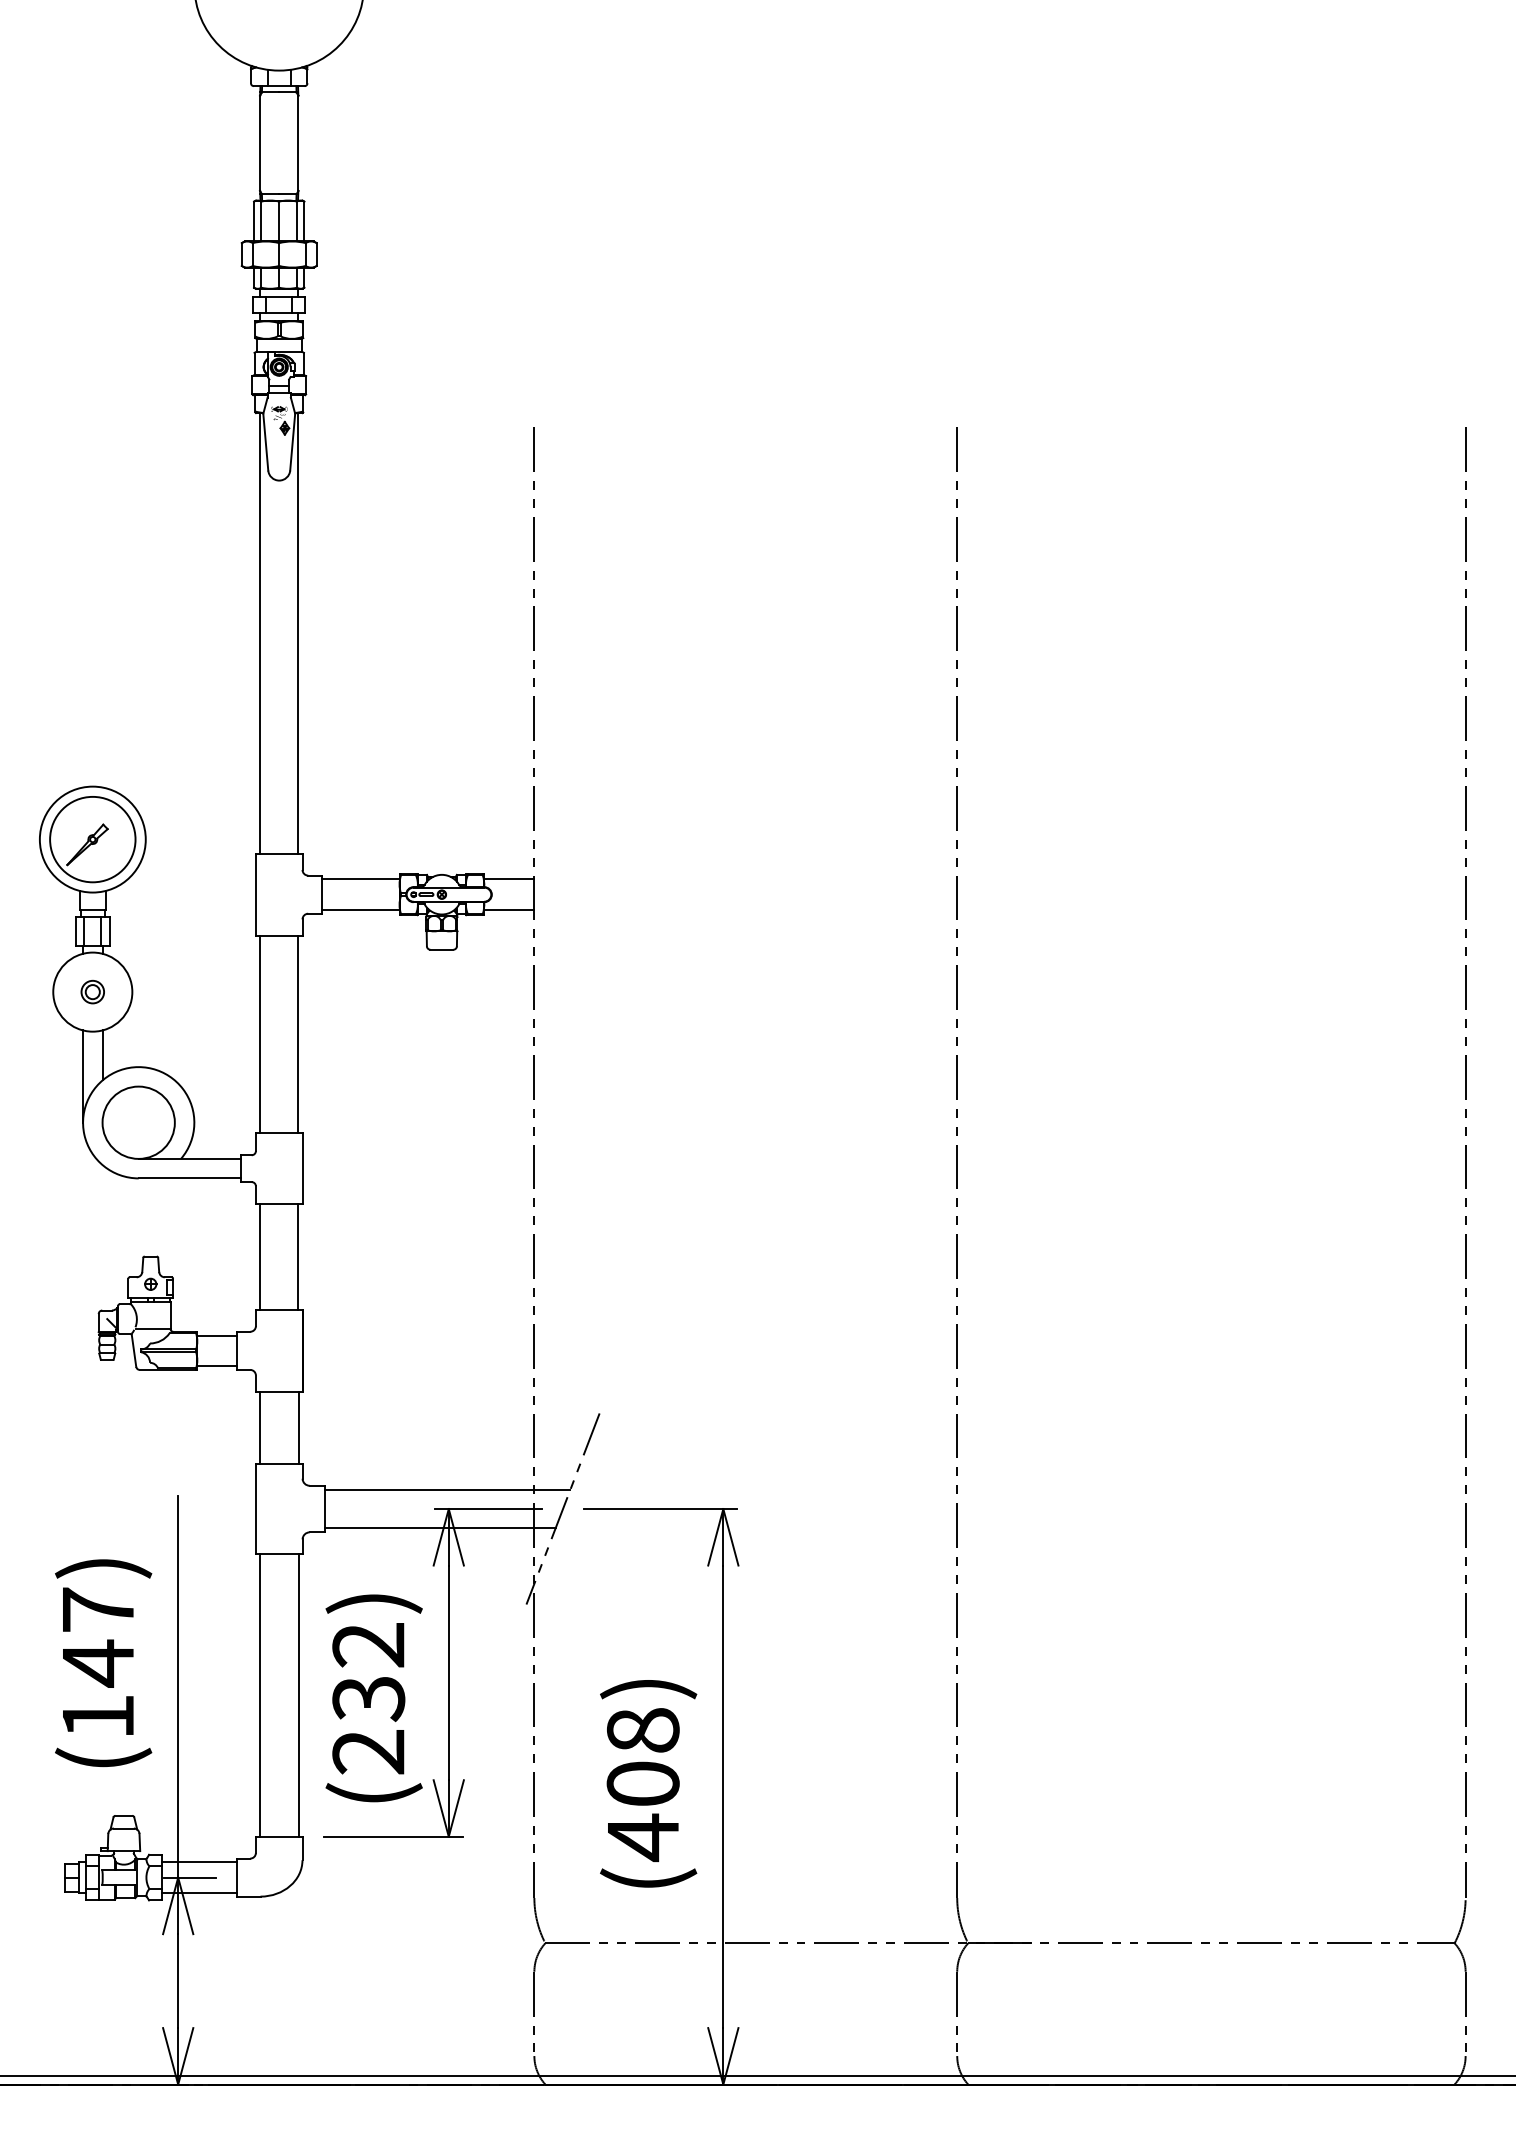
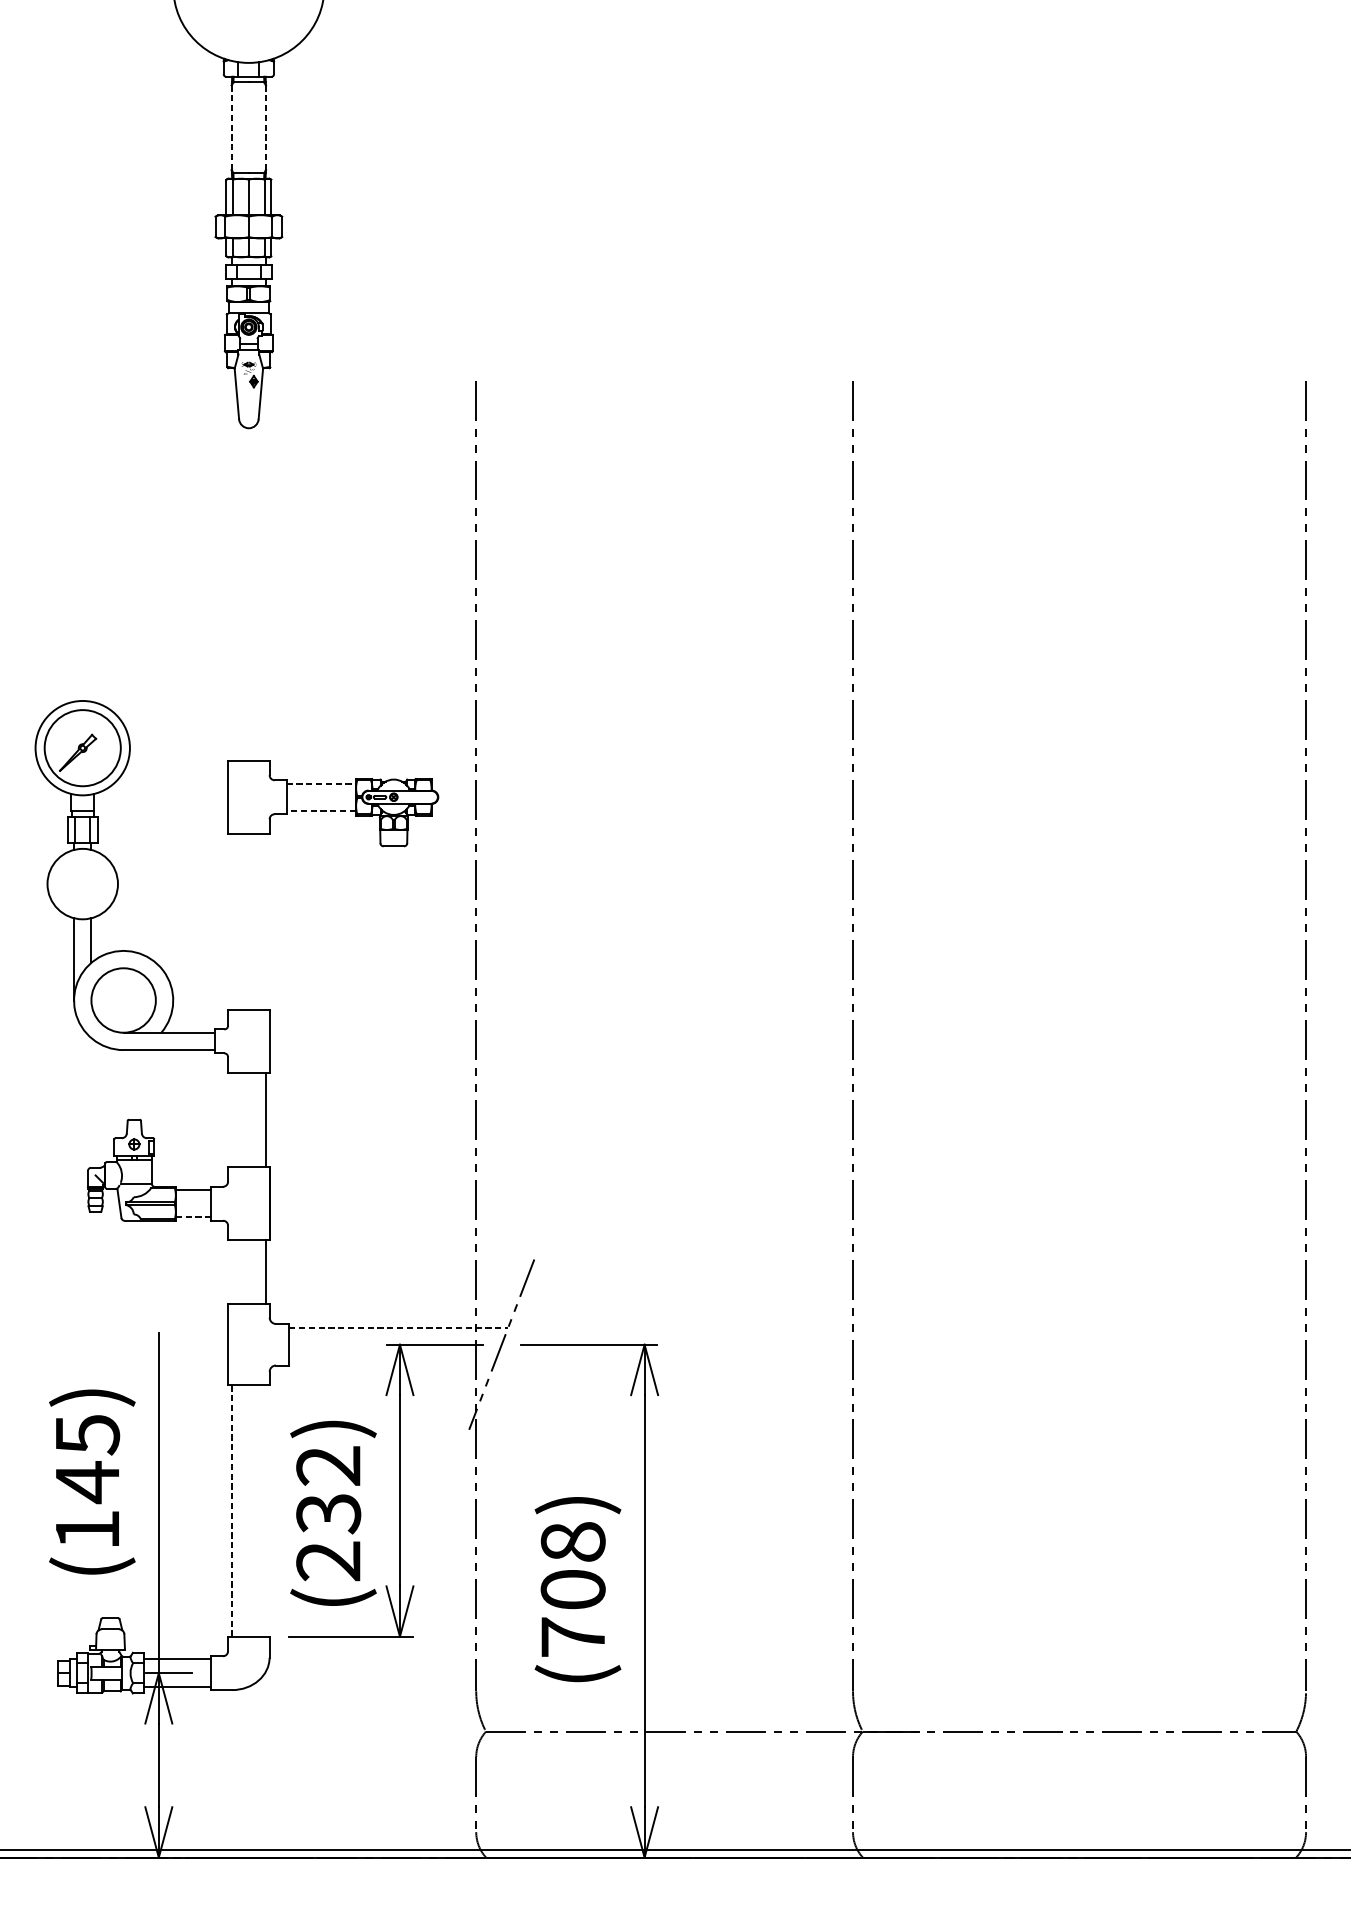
line: (260, 143) -> (232, 127), solid -> dashed
line: (298, 143) -> (266, 127), solid -> dashed
line: (260, 633) -> (232, 564), removed
line: (298, 633) -> (266, 564), removed
line: (360, 879) -> (321, 783), solid -> dashed
line: (508, 879) -> (453, 783), removed
line: (360, 910) -> (321, 811), solid -> dashed
line: (508, 910) -> (453, 811), removed
part: (92, 991) -> (82, 883), removed
line: (260, 1034) -> (232, 921), removed
line: (298, 1034) -> (266, 921), removed
line: (260, 1256) -> (232, 1119), removed
line: (217, 1366) -> (193, 1217), solid -> dashed
line: (260, 1427) -> (232, 1272), removed
line: (447, 1489) -> (398, 1327), solid -> dashed
line: (439, 1528) -> (391, 1362), removed
text: (98, 1610) -> (87, 1435), (147) -> (145)
line: (260, 1694) -> (232, 1509), solid -> dashed
line: (298, 1695) -> (266, 1510), removed
text: (643, 1837) -> (573, 1637), (408) -> (708)

